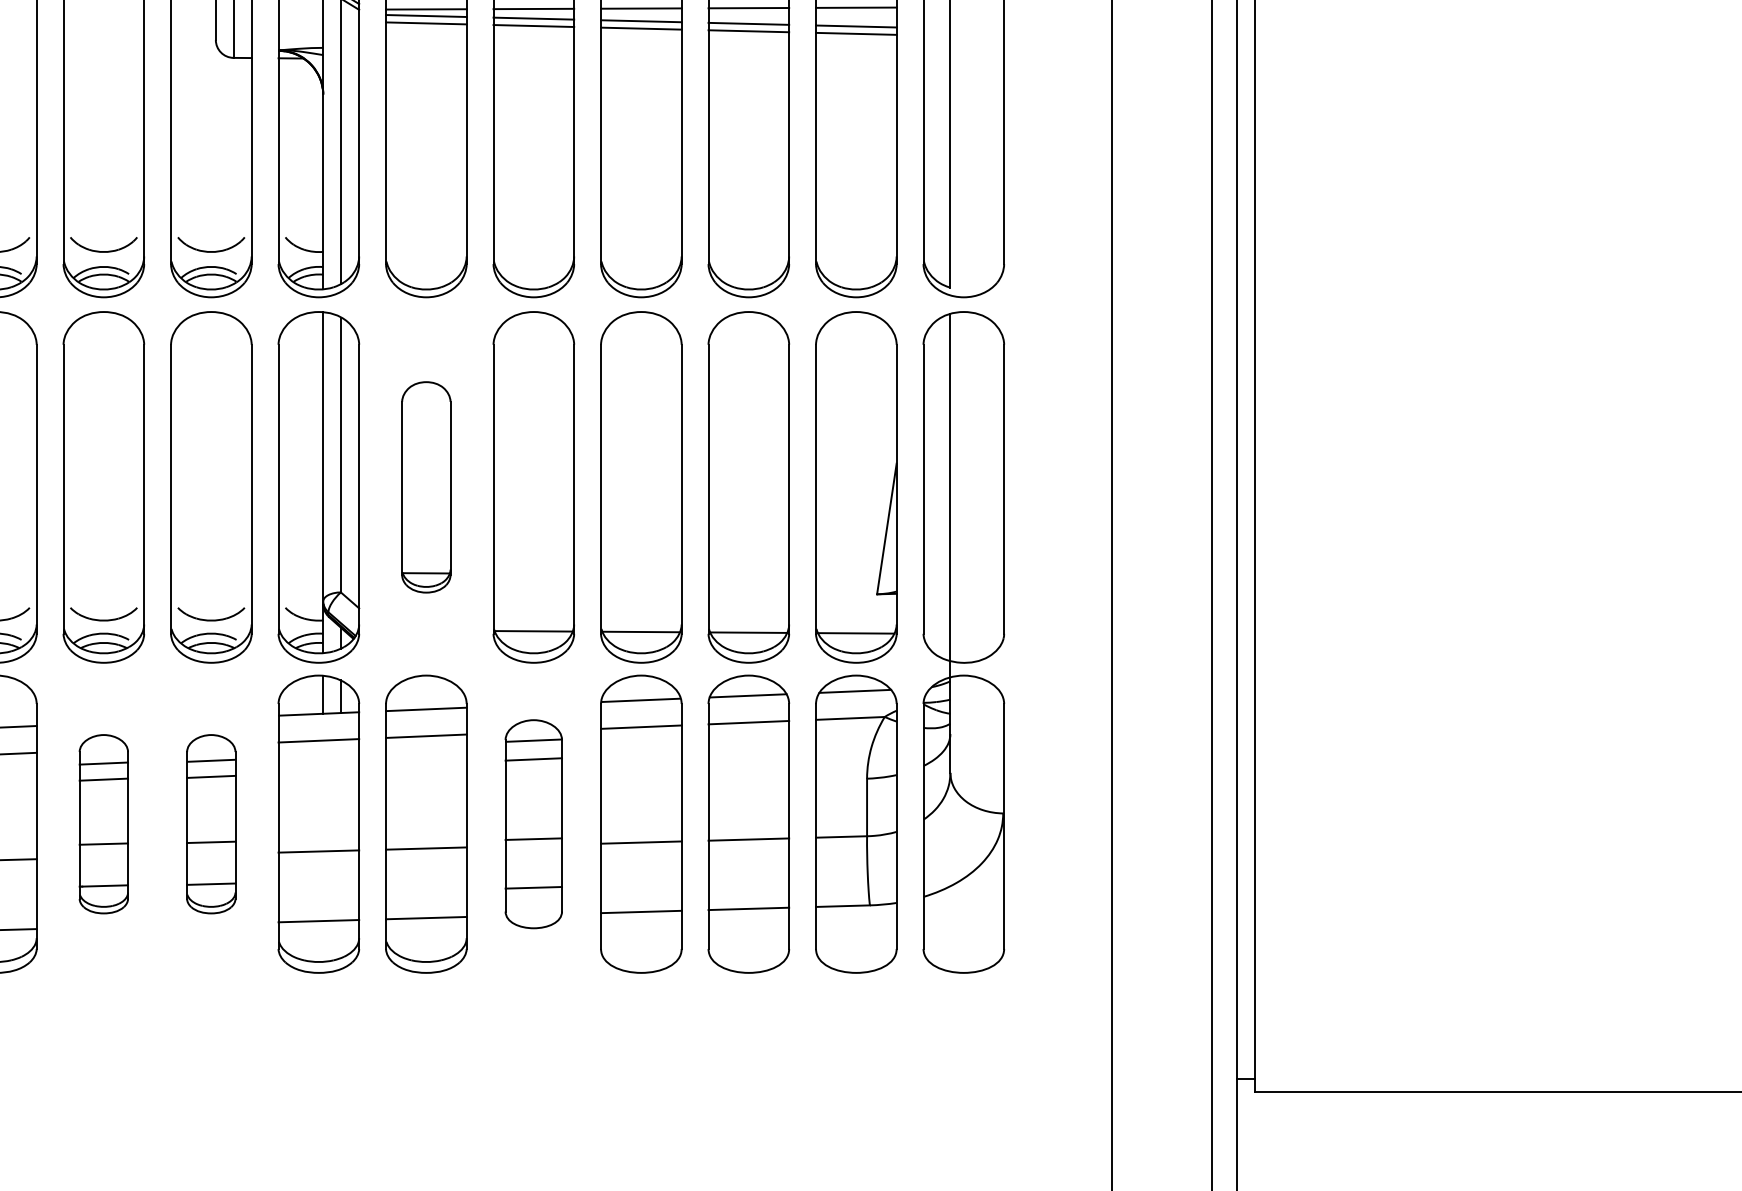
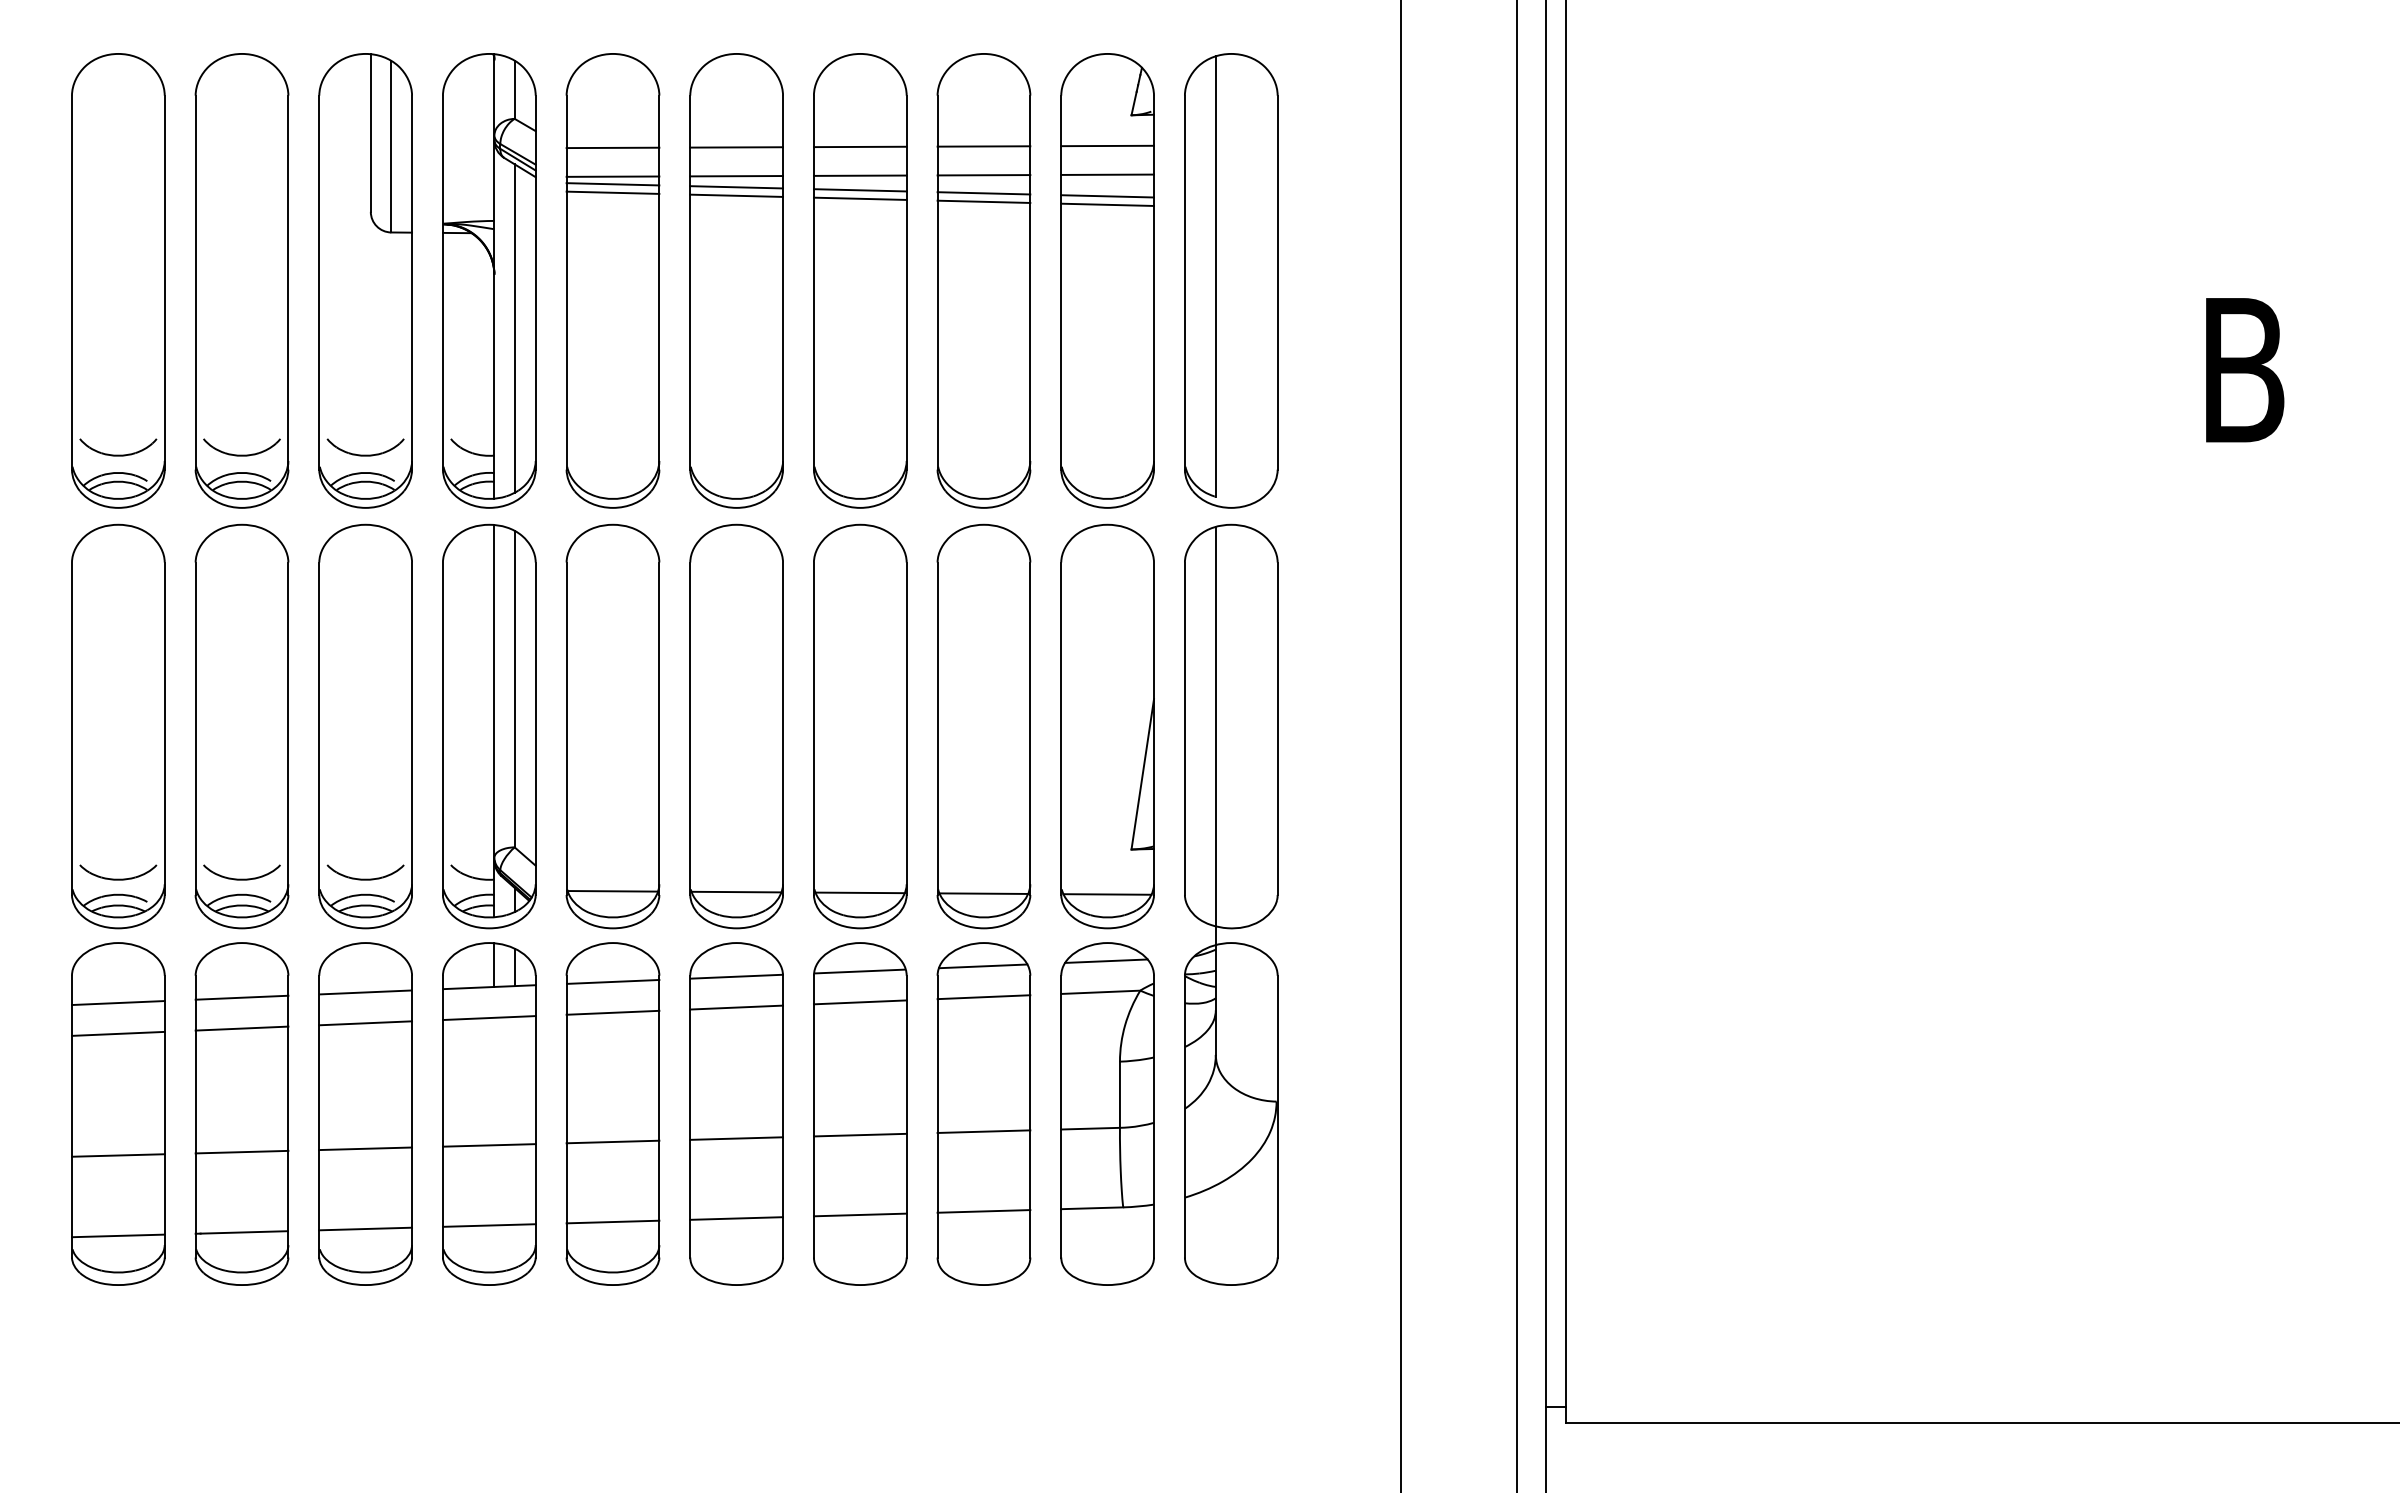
part: (425, 487) -> (612, 726), size x1.67
part: (103, 823) -> (241, 1113), size x1.67
part: (211, 823) -> (365, 1113), size x1.67
part: (533, 823) -> (736, 1113), size x1.43

